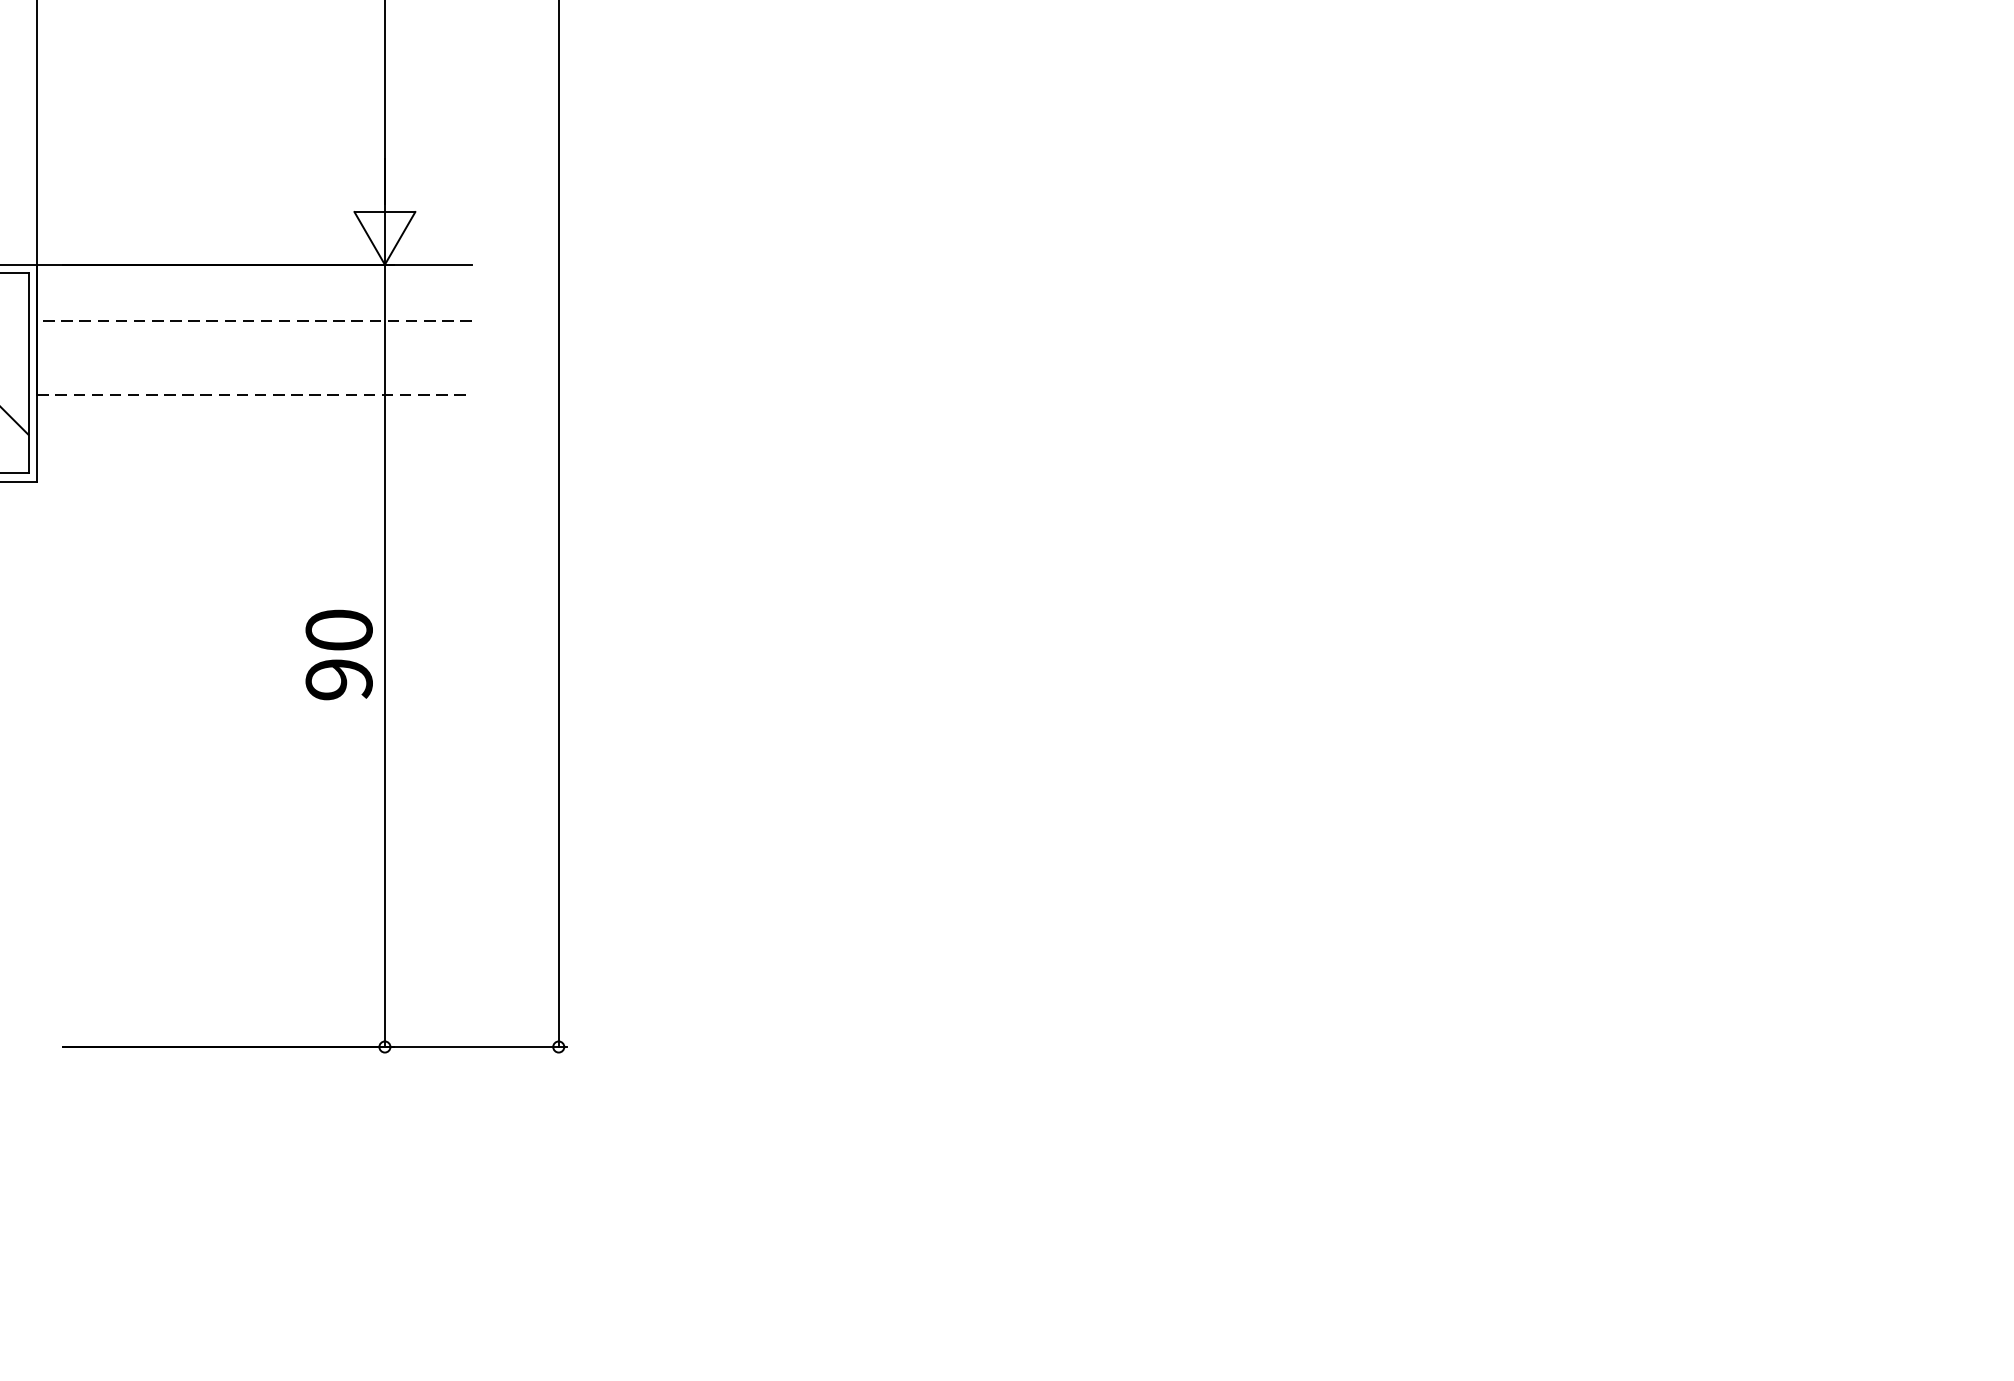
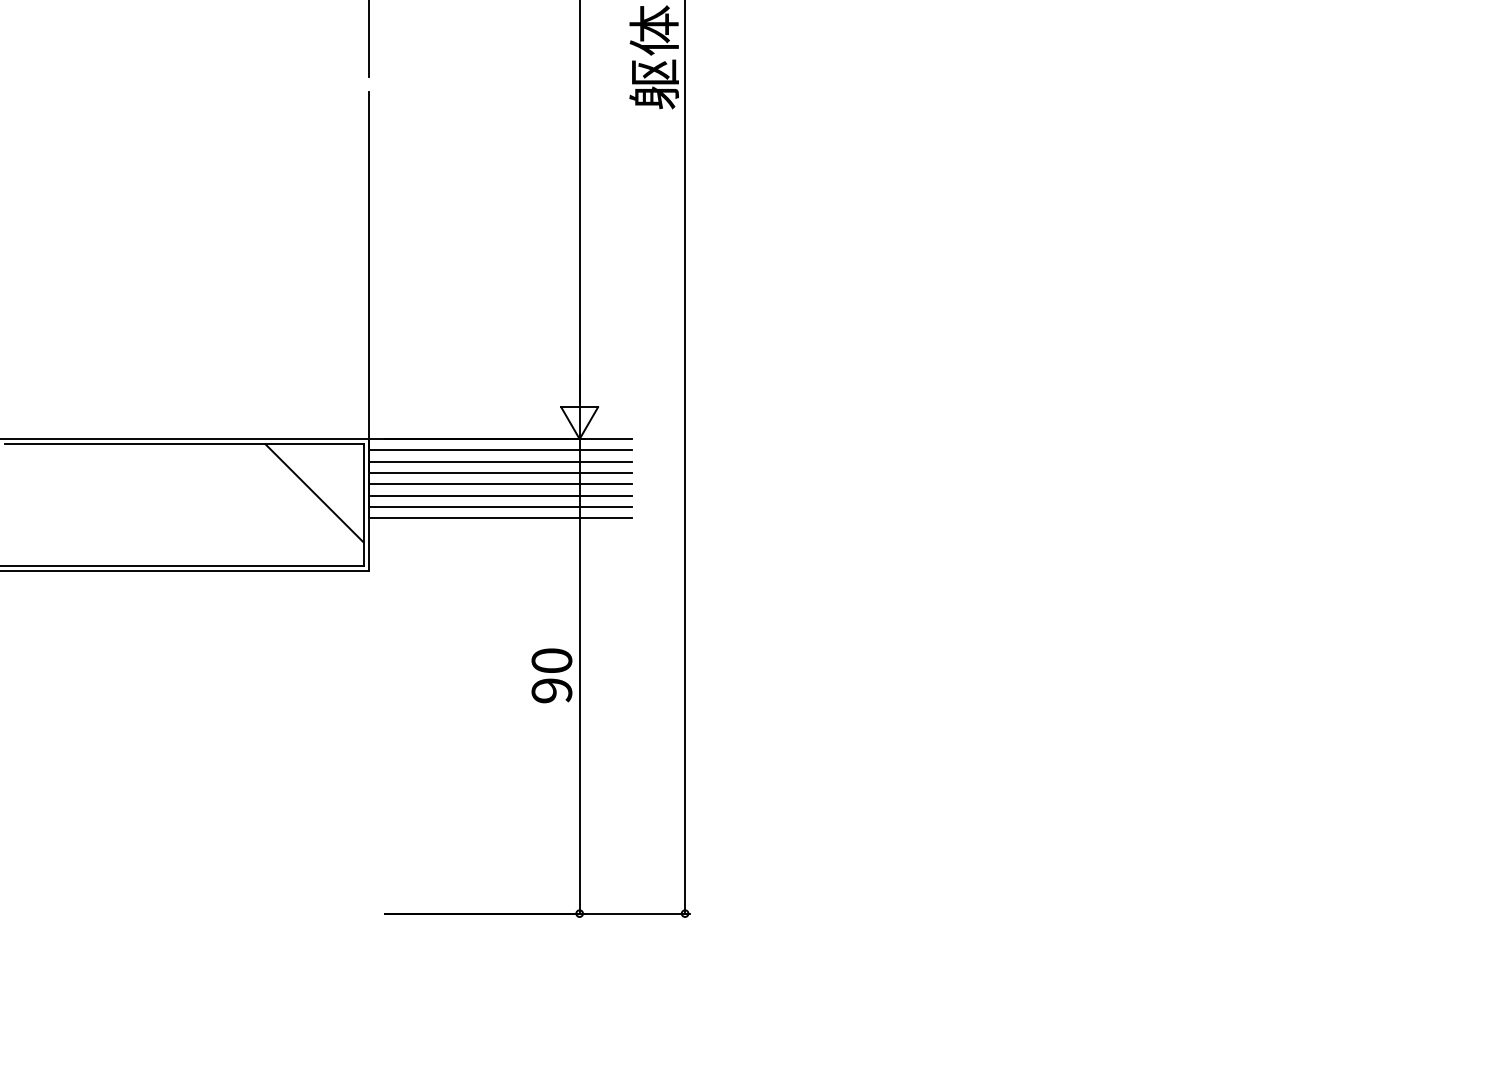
line: (254, 283) -> (500, 450), added
line: (254, 301) -> (500, 461), added
line: (254, 321) -> (500, 473), dashed -> solid
line: (254, 339) -> (500, 484), added
line: (254, 357) -> (500, 495), added
line: (254, 375) -> (500, 506), added
line: (254, 395) -> (500, 518), dashed -> solid

